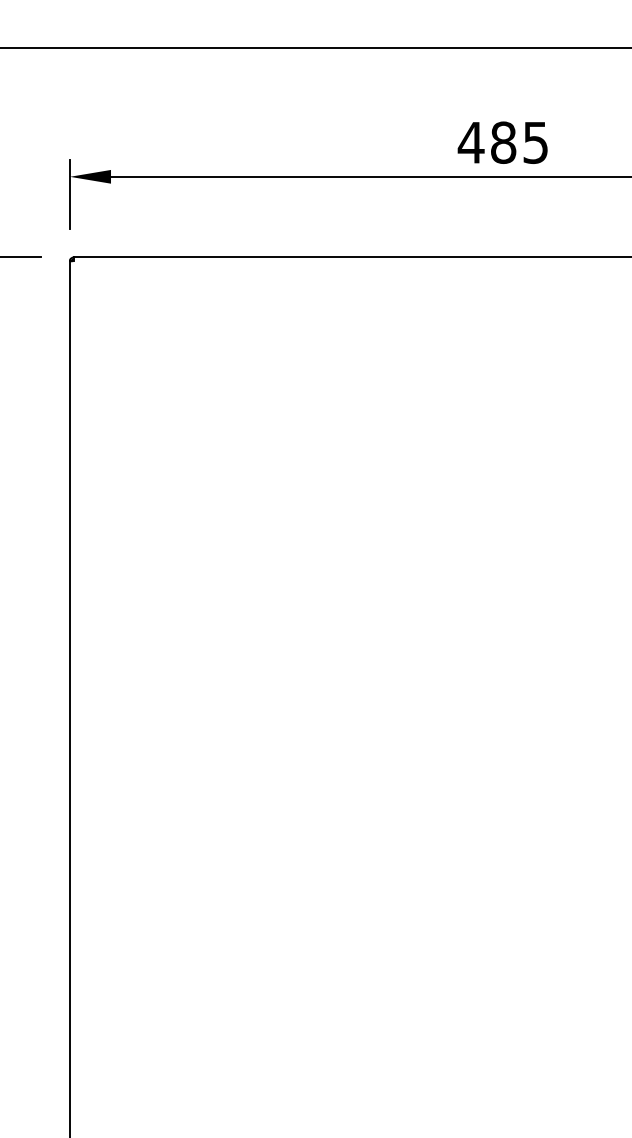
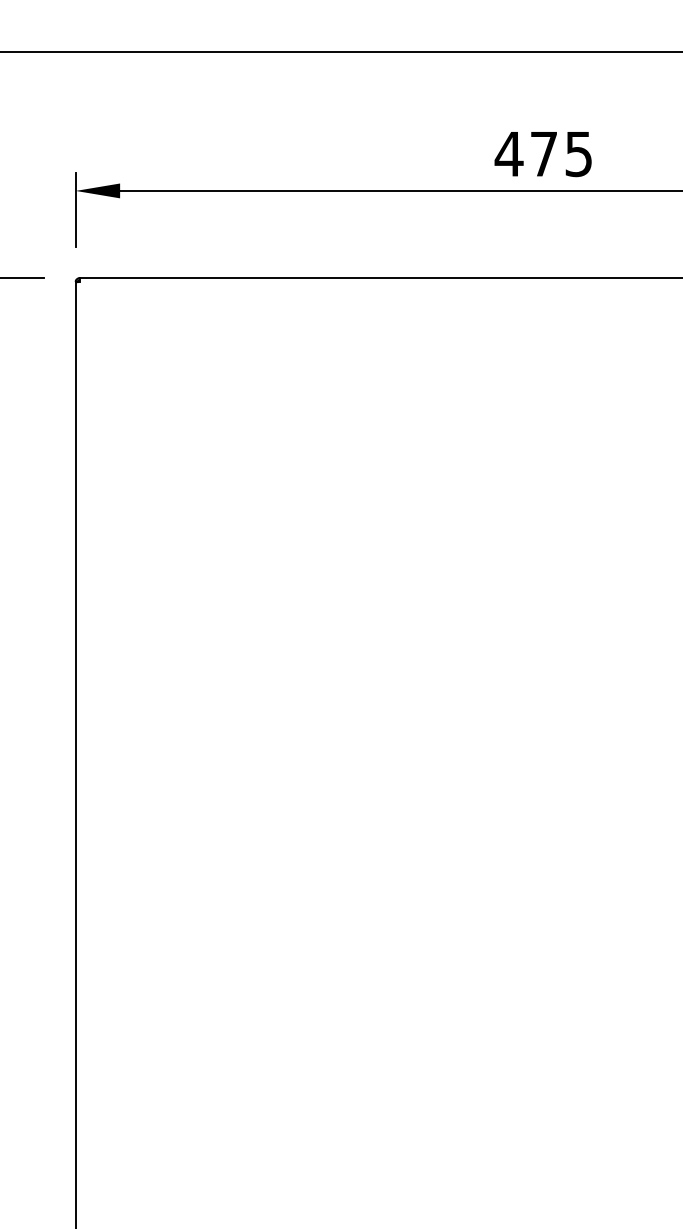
text: (503, 143) -> (543, 154), 485 -> 475

